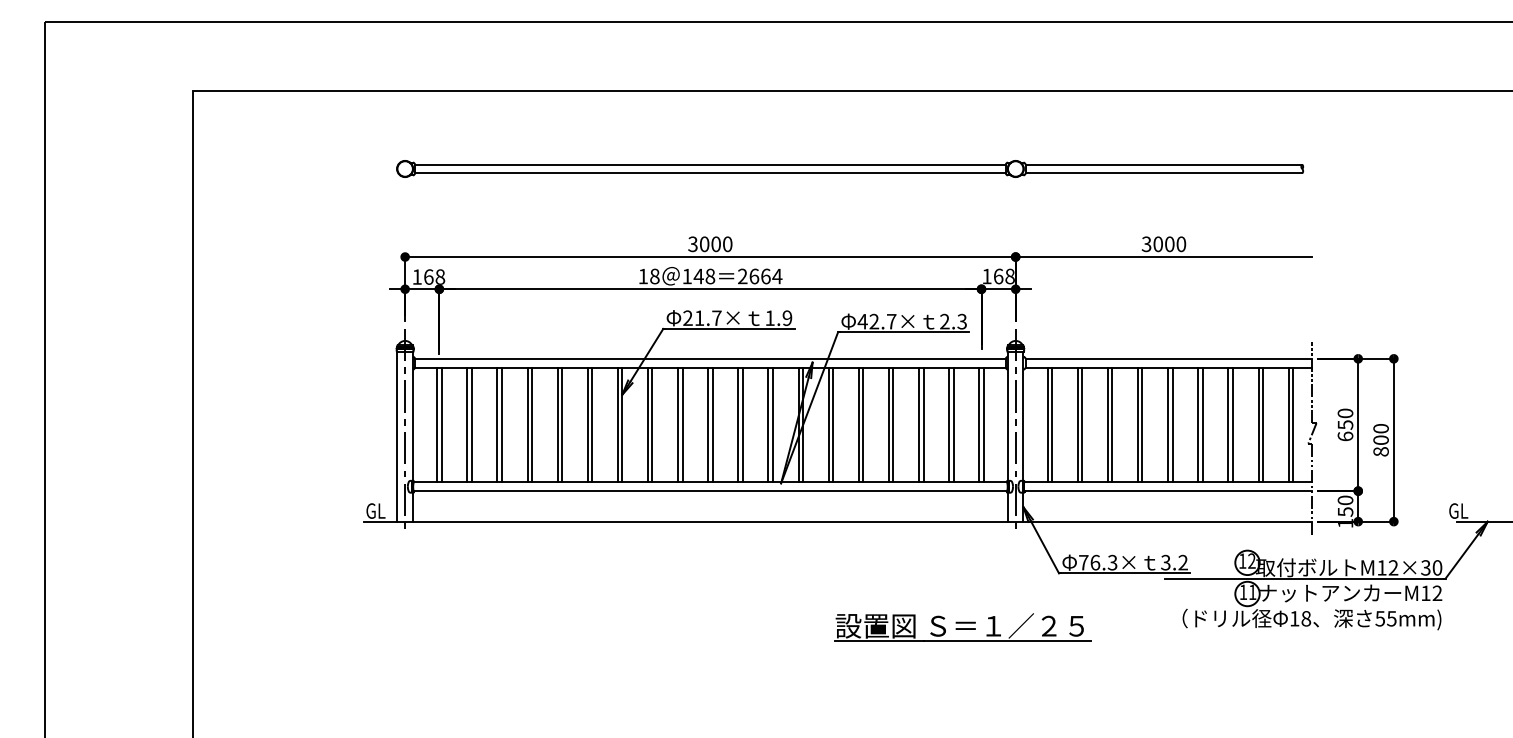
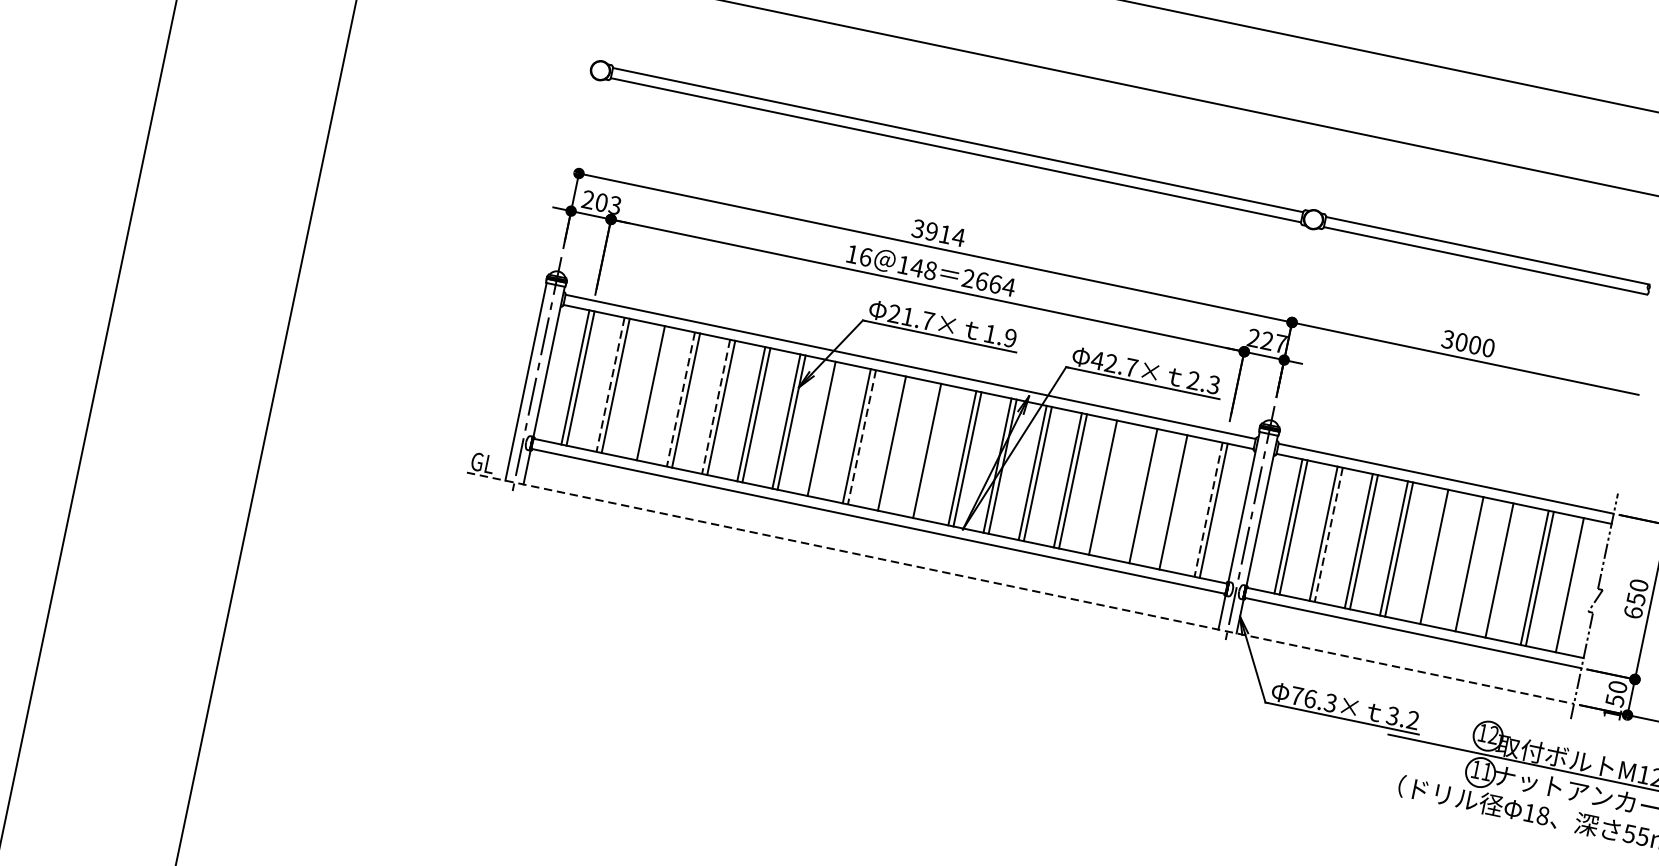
text: (715, 244) -> (944, 234), 3000 -> 3914
text: (428, 276) -> (601, 201), 168 -> 203
text: (654, 276) -> (865, 257), 18 -> 16
text: (998, 276) -> (1267, 341), 168 -> 227
line: (497, 424) -> (645, 391), removed
line: (652, 424) -> (827, 429), removed
line: (712, 424) -> (897, 444), removed
line: (742, 424) -> (932, 451), removed
line: (893, 424) -> (1108, 488), removed
line: (919, 424) -> (1138, 494), removed
line: (953, 424) -> (1178, 502), removed
line: (1168, 424) -> (1429, 555), removed
line: (1198, 424) -> (1464, 562), removed
line: (1232, 424) -> (1504, 570), removed
line: (1293, 424) -> (1575, 585), removed
line: (467, 425) -> (610, 385), solid -> dashed
line: (527, 425) -> (680, 400), solid -> dashed
line: (557, 425) -> (715, 407), solid -> dashed
line: (682, 425) -> (861, 437), solid -> dashed
line: (979, 425) -> (1208, 510), solid -> dashed
line: (1082, 425) -> (1328, 535), solid -> dashed
line: (838, 521) -> (1020, 588), solid -> dashed
part: (962, 627) -> (1139, 742), removed

